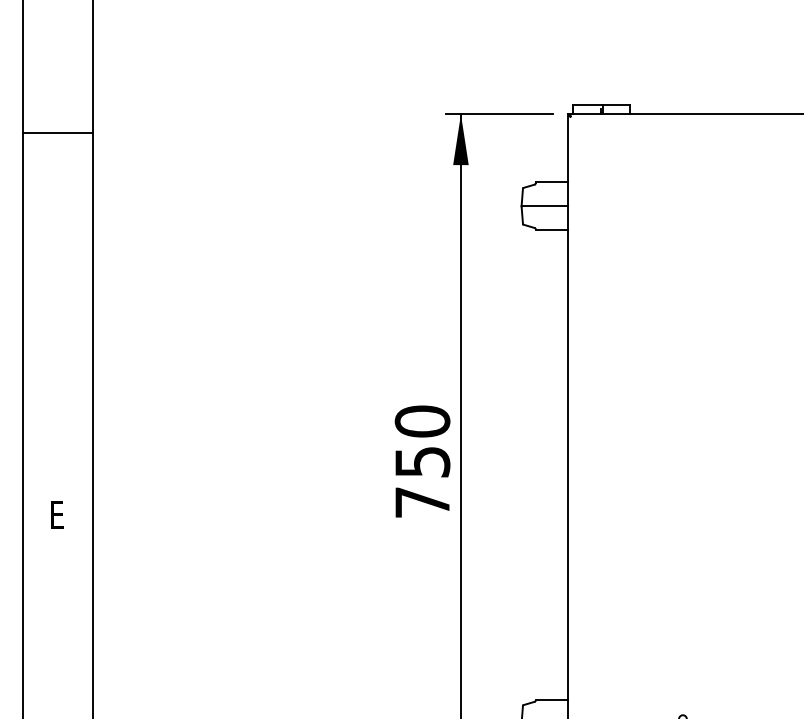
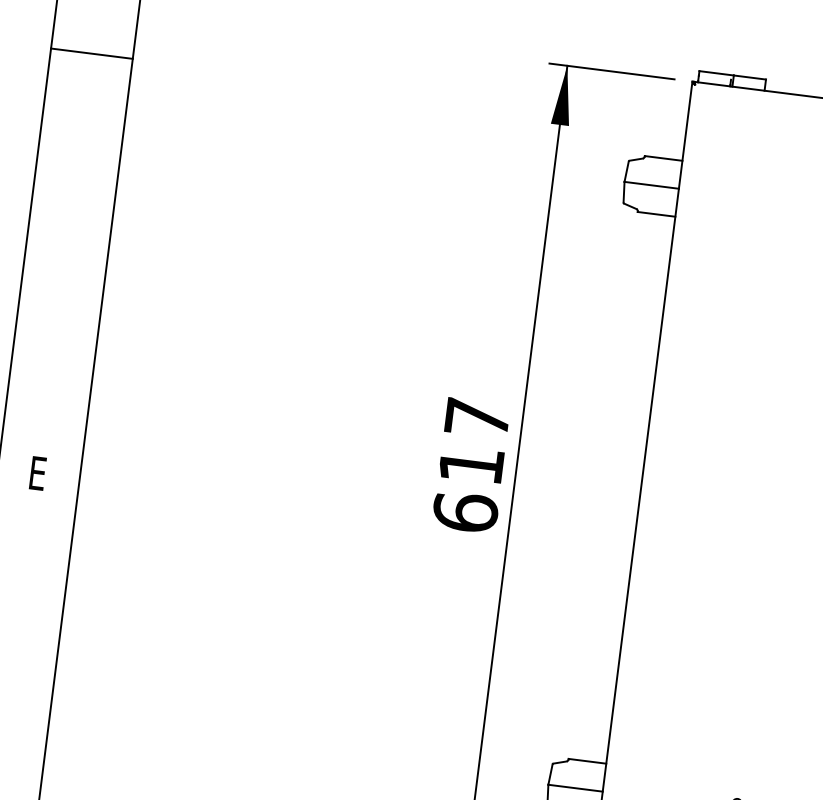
line: (58, 132) -> (92, 53), moved
text: (422, 461) -> (471, 464), 750 -> 617

